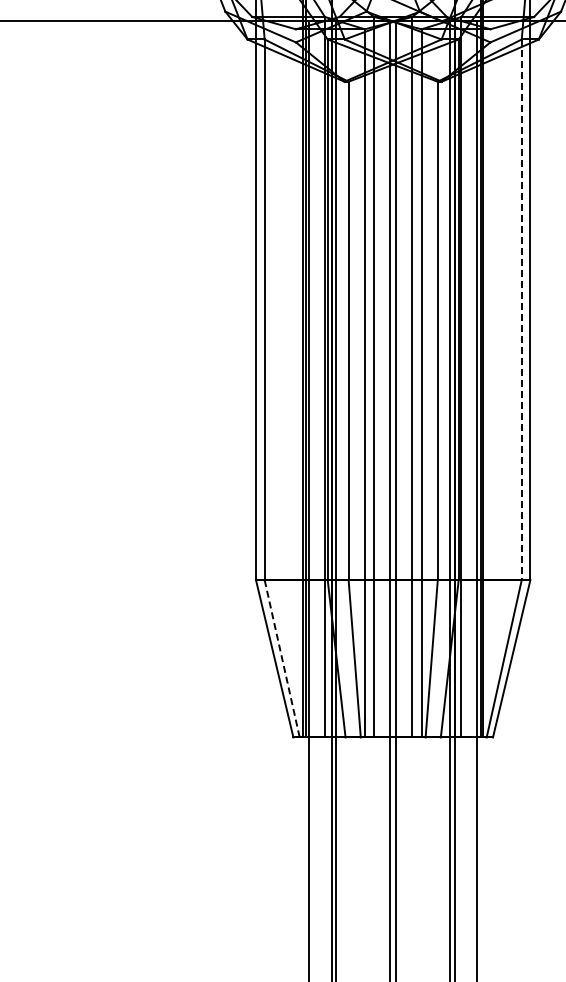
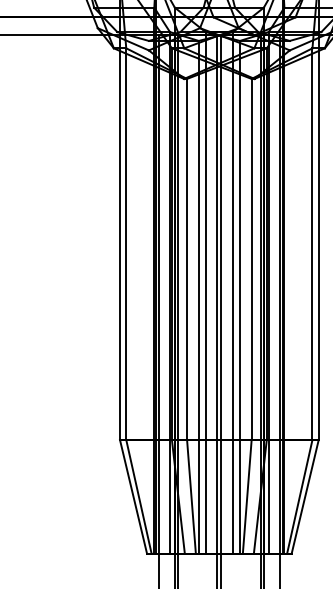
line: (521, 310) -> (312, 244), dashed -> solid
line: (282, 658) -> (139, 496), dashed -> solid

